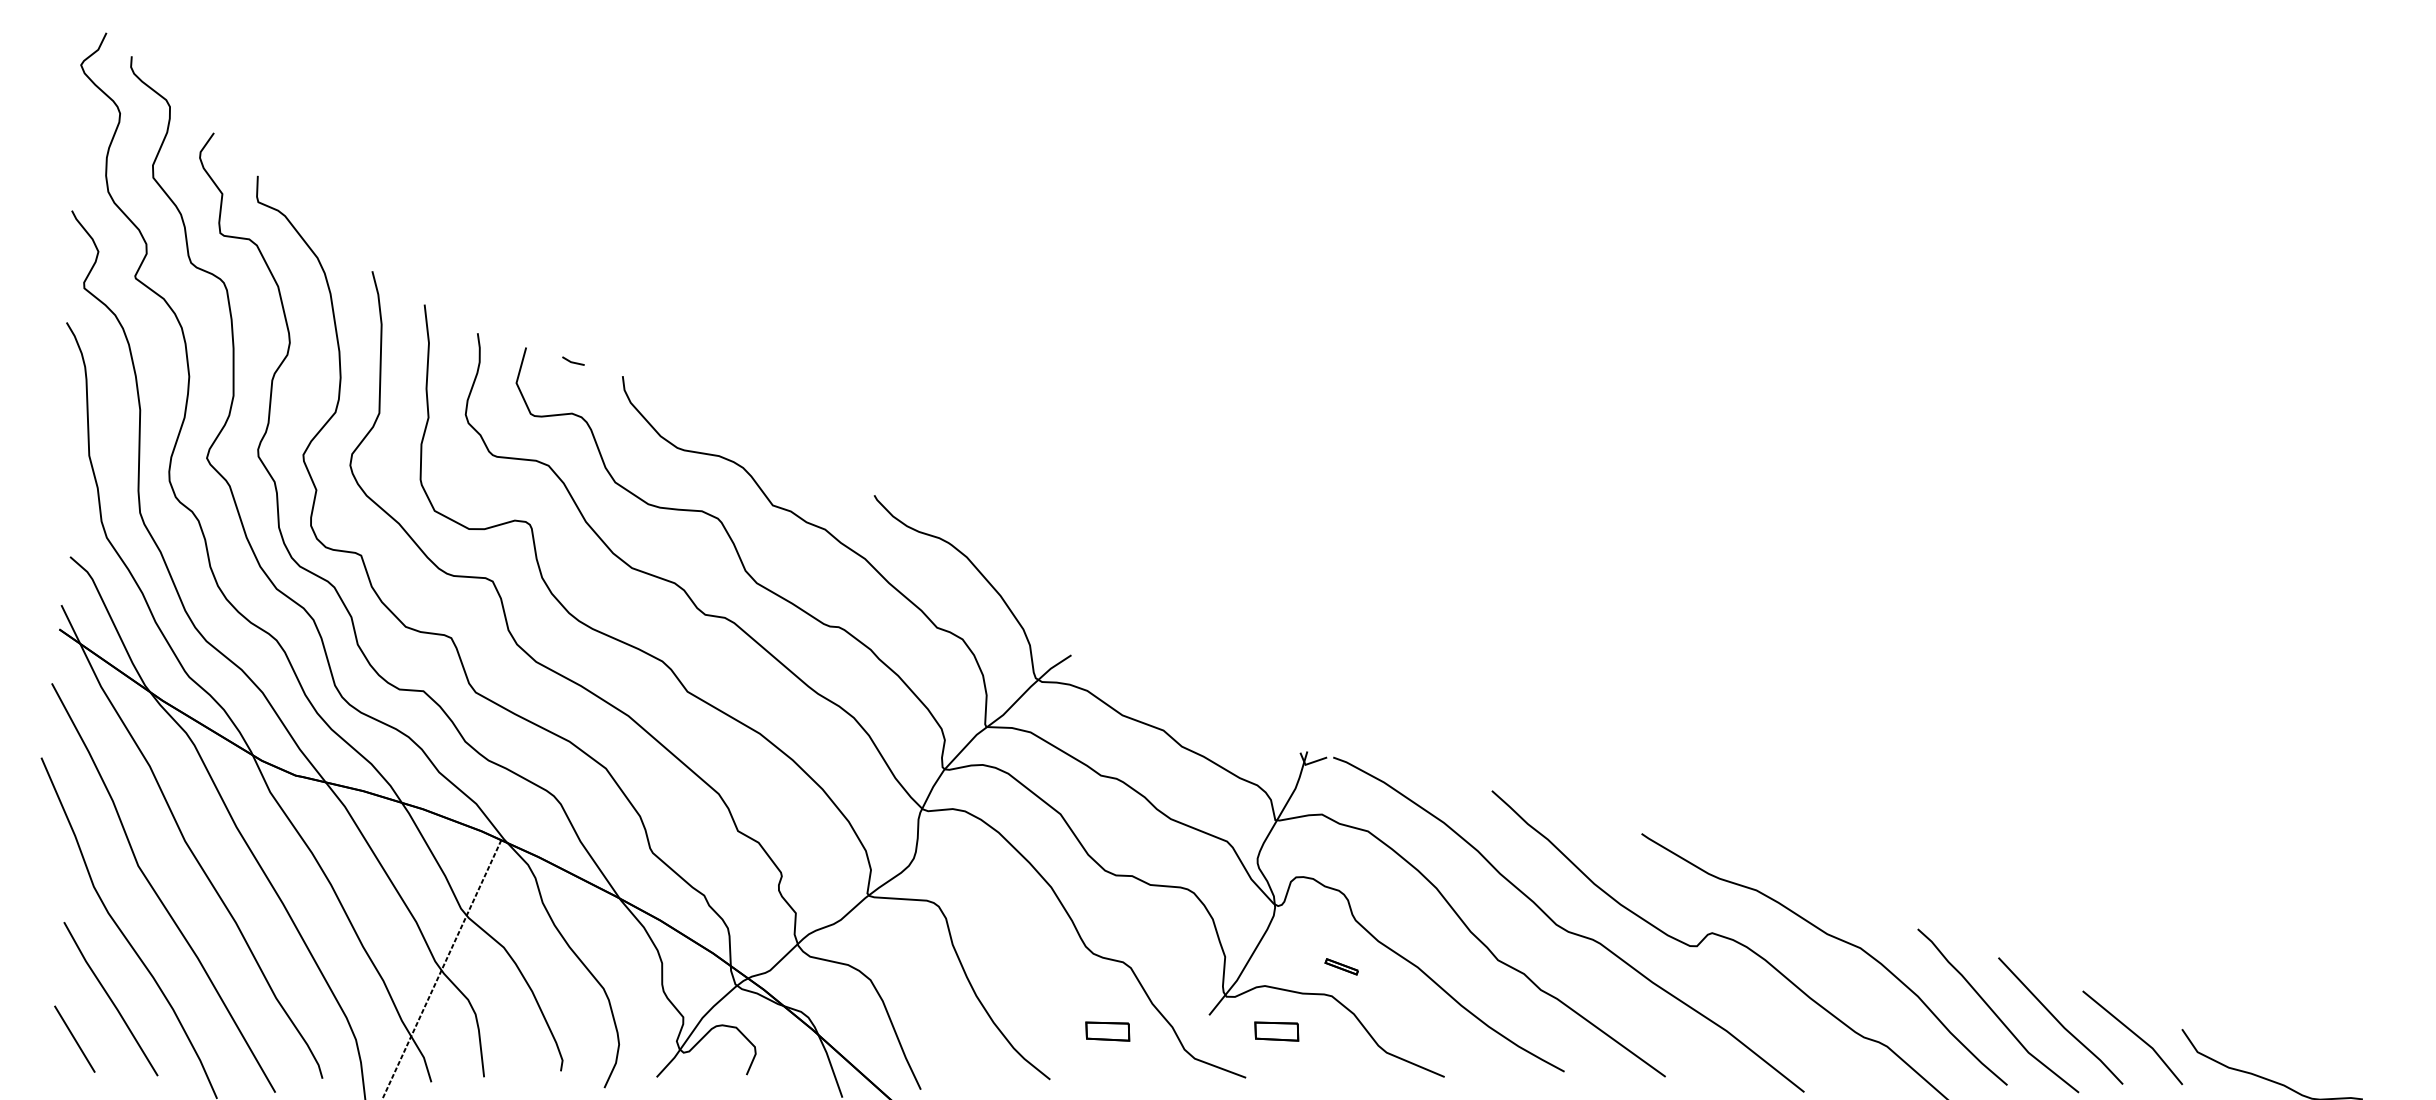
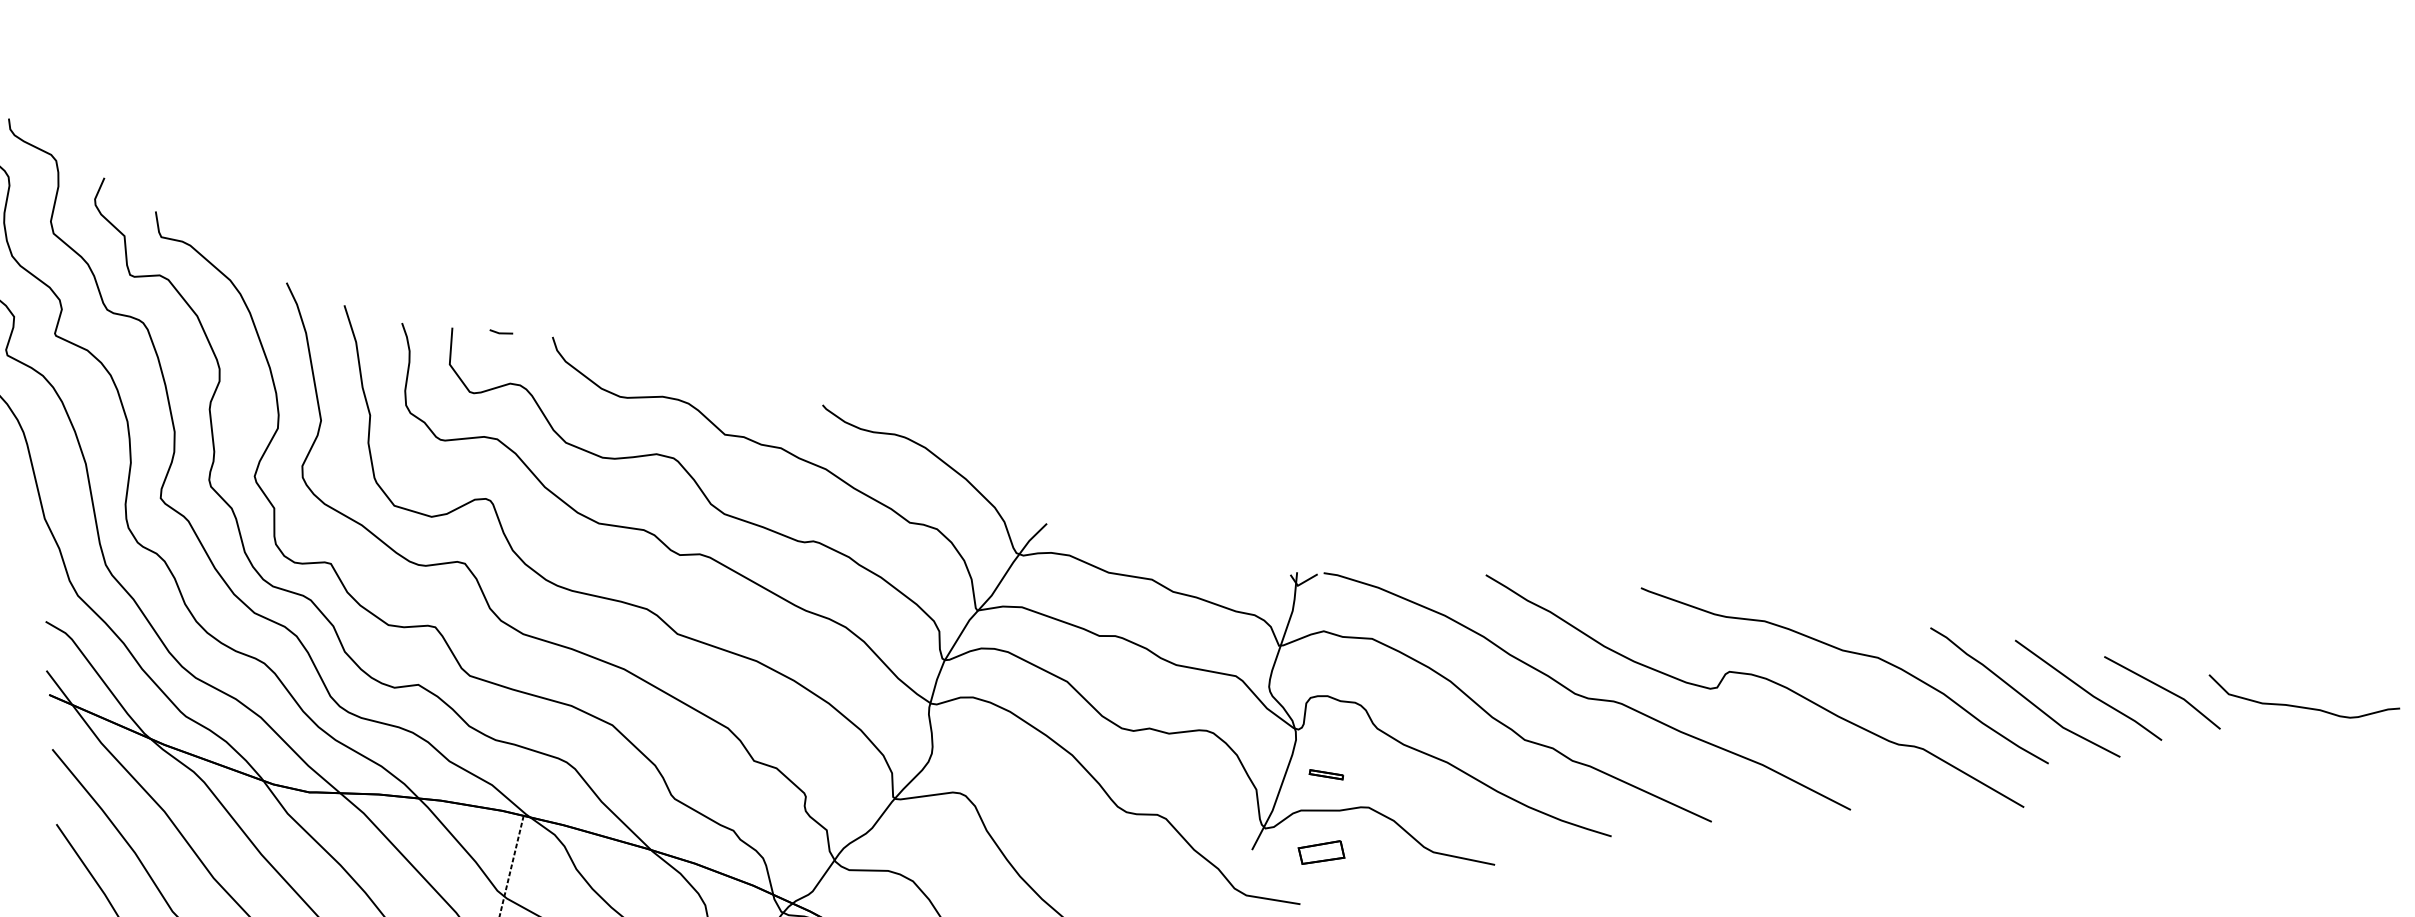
part: (1341, 966) -> (1326, 774), moved
part: (1107, 1031) -> (1155, 885), removed

